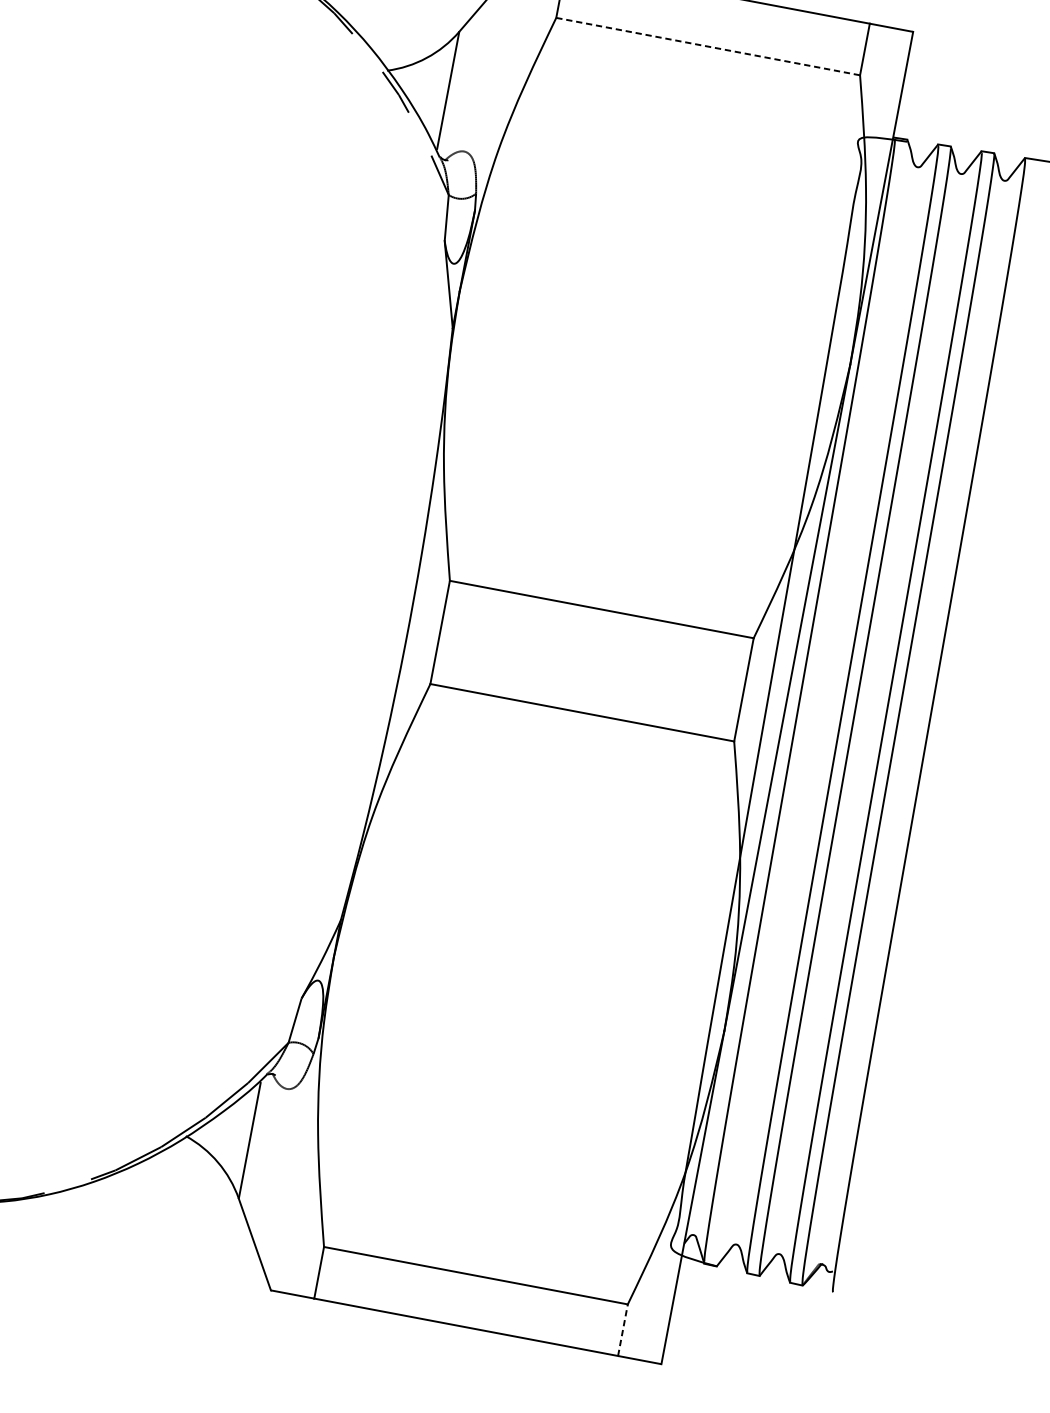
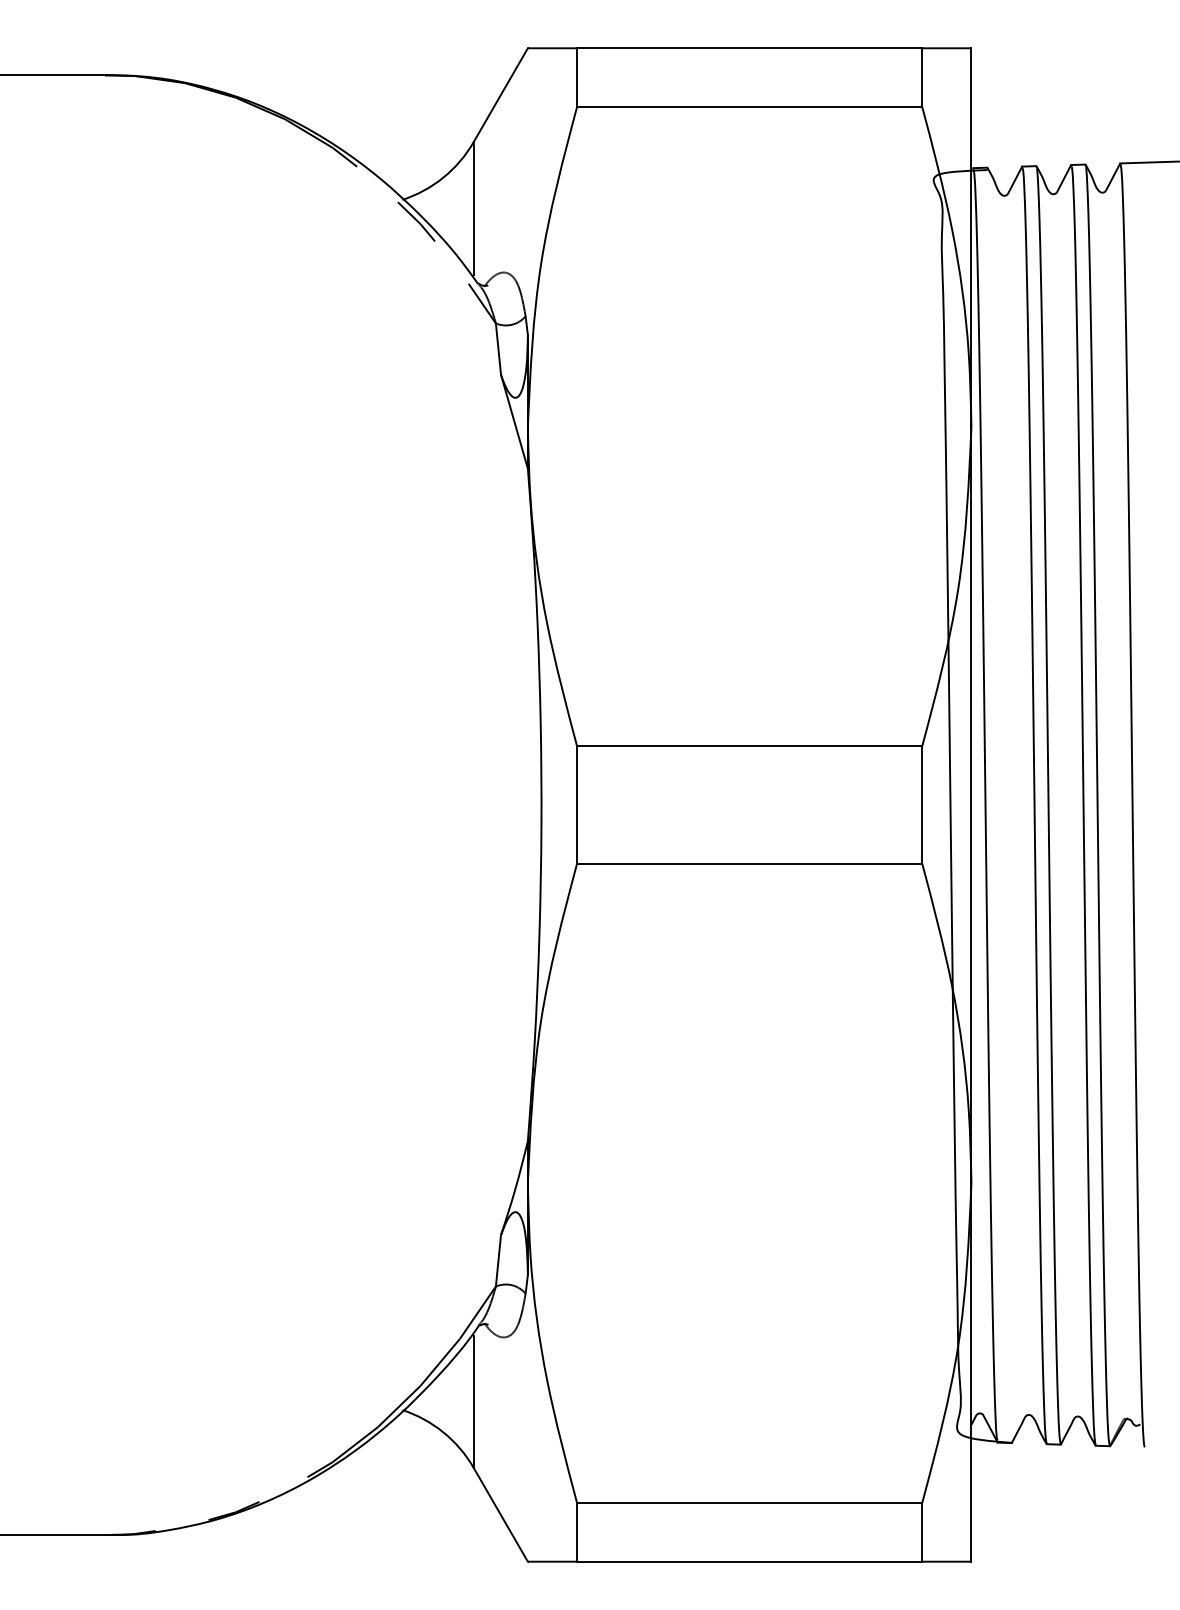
line: (708, 46) -> (749, 106), dashed -> solid
line: (623, 1329) -> (922, 1531), dashed -> solid

